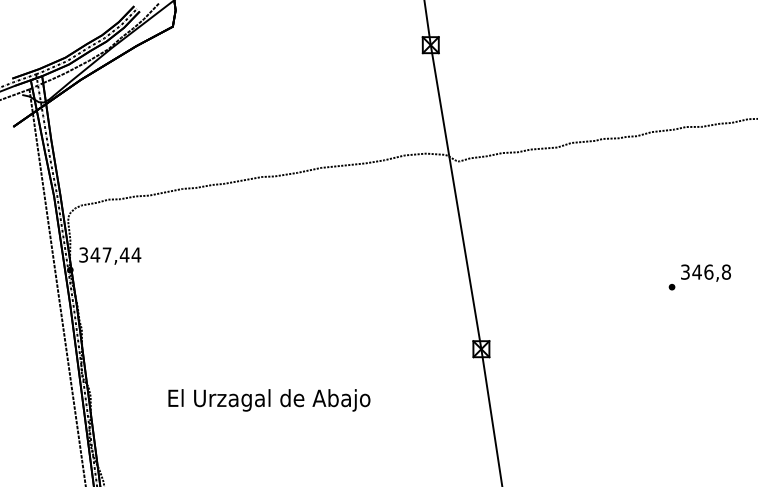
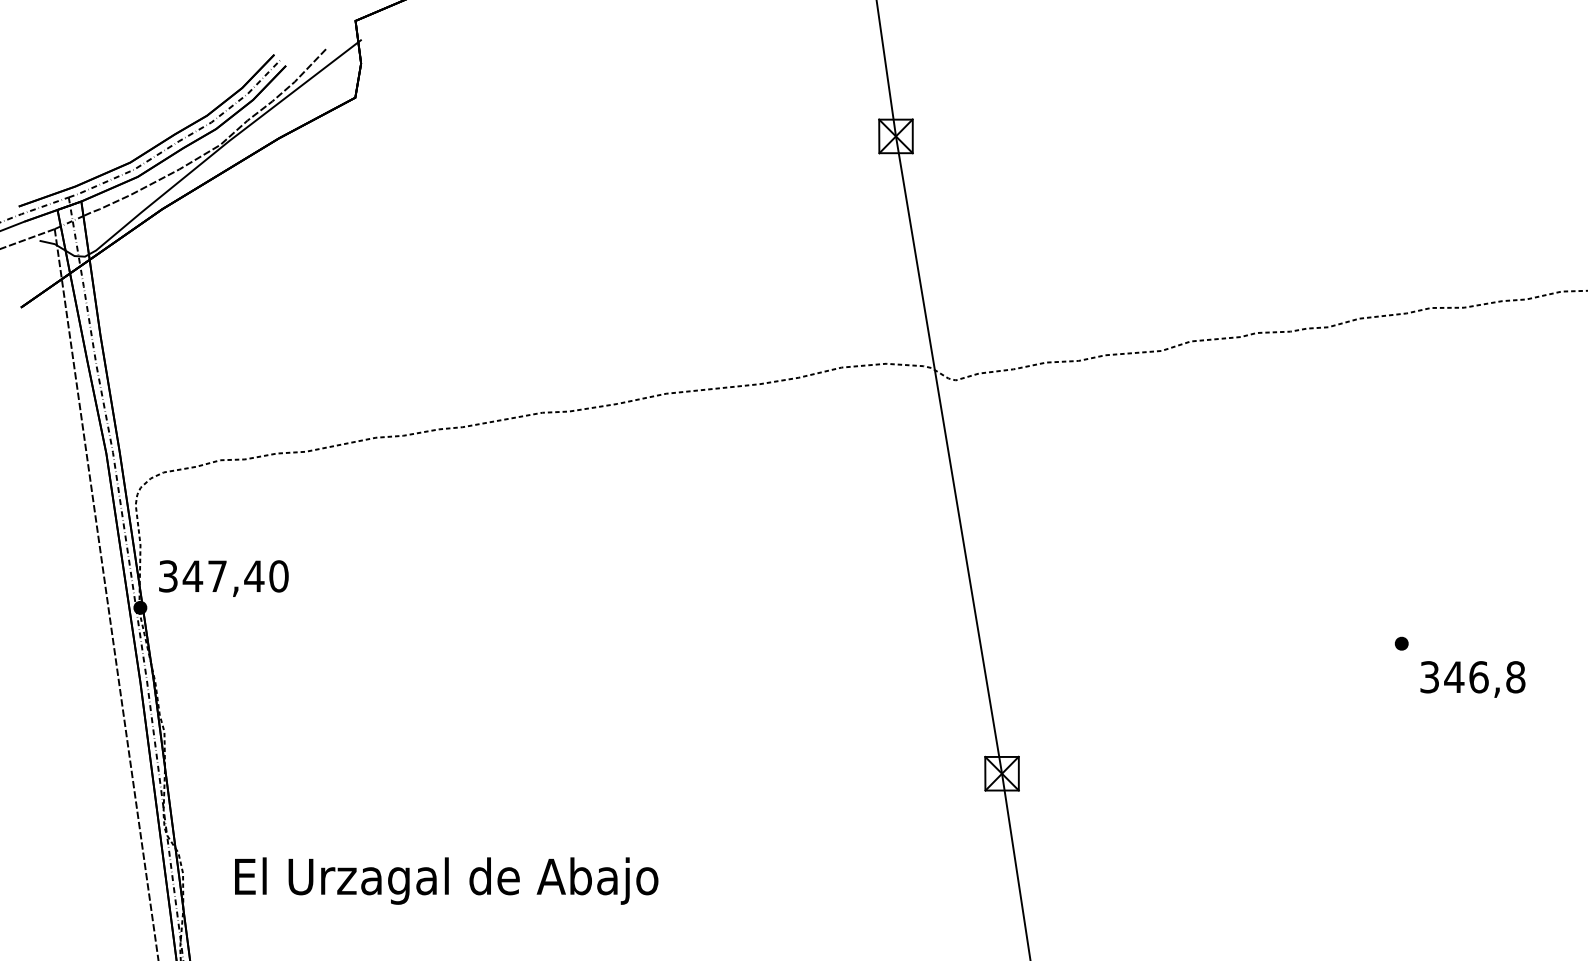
text: (136, 254) -> (279, 575), 347,44 -> 347,40
text: (705, 272) -> (1471, 677), moved
text: (269, 400) -> (446, 881), moved

